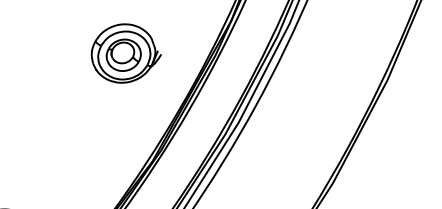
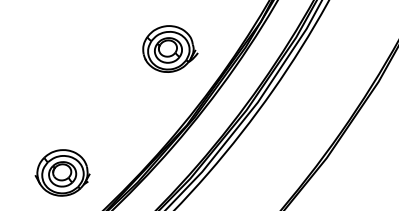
part: (126, 52) -> (170, 48), moved

